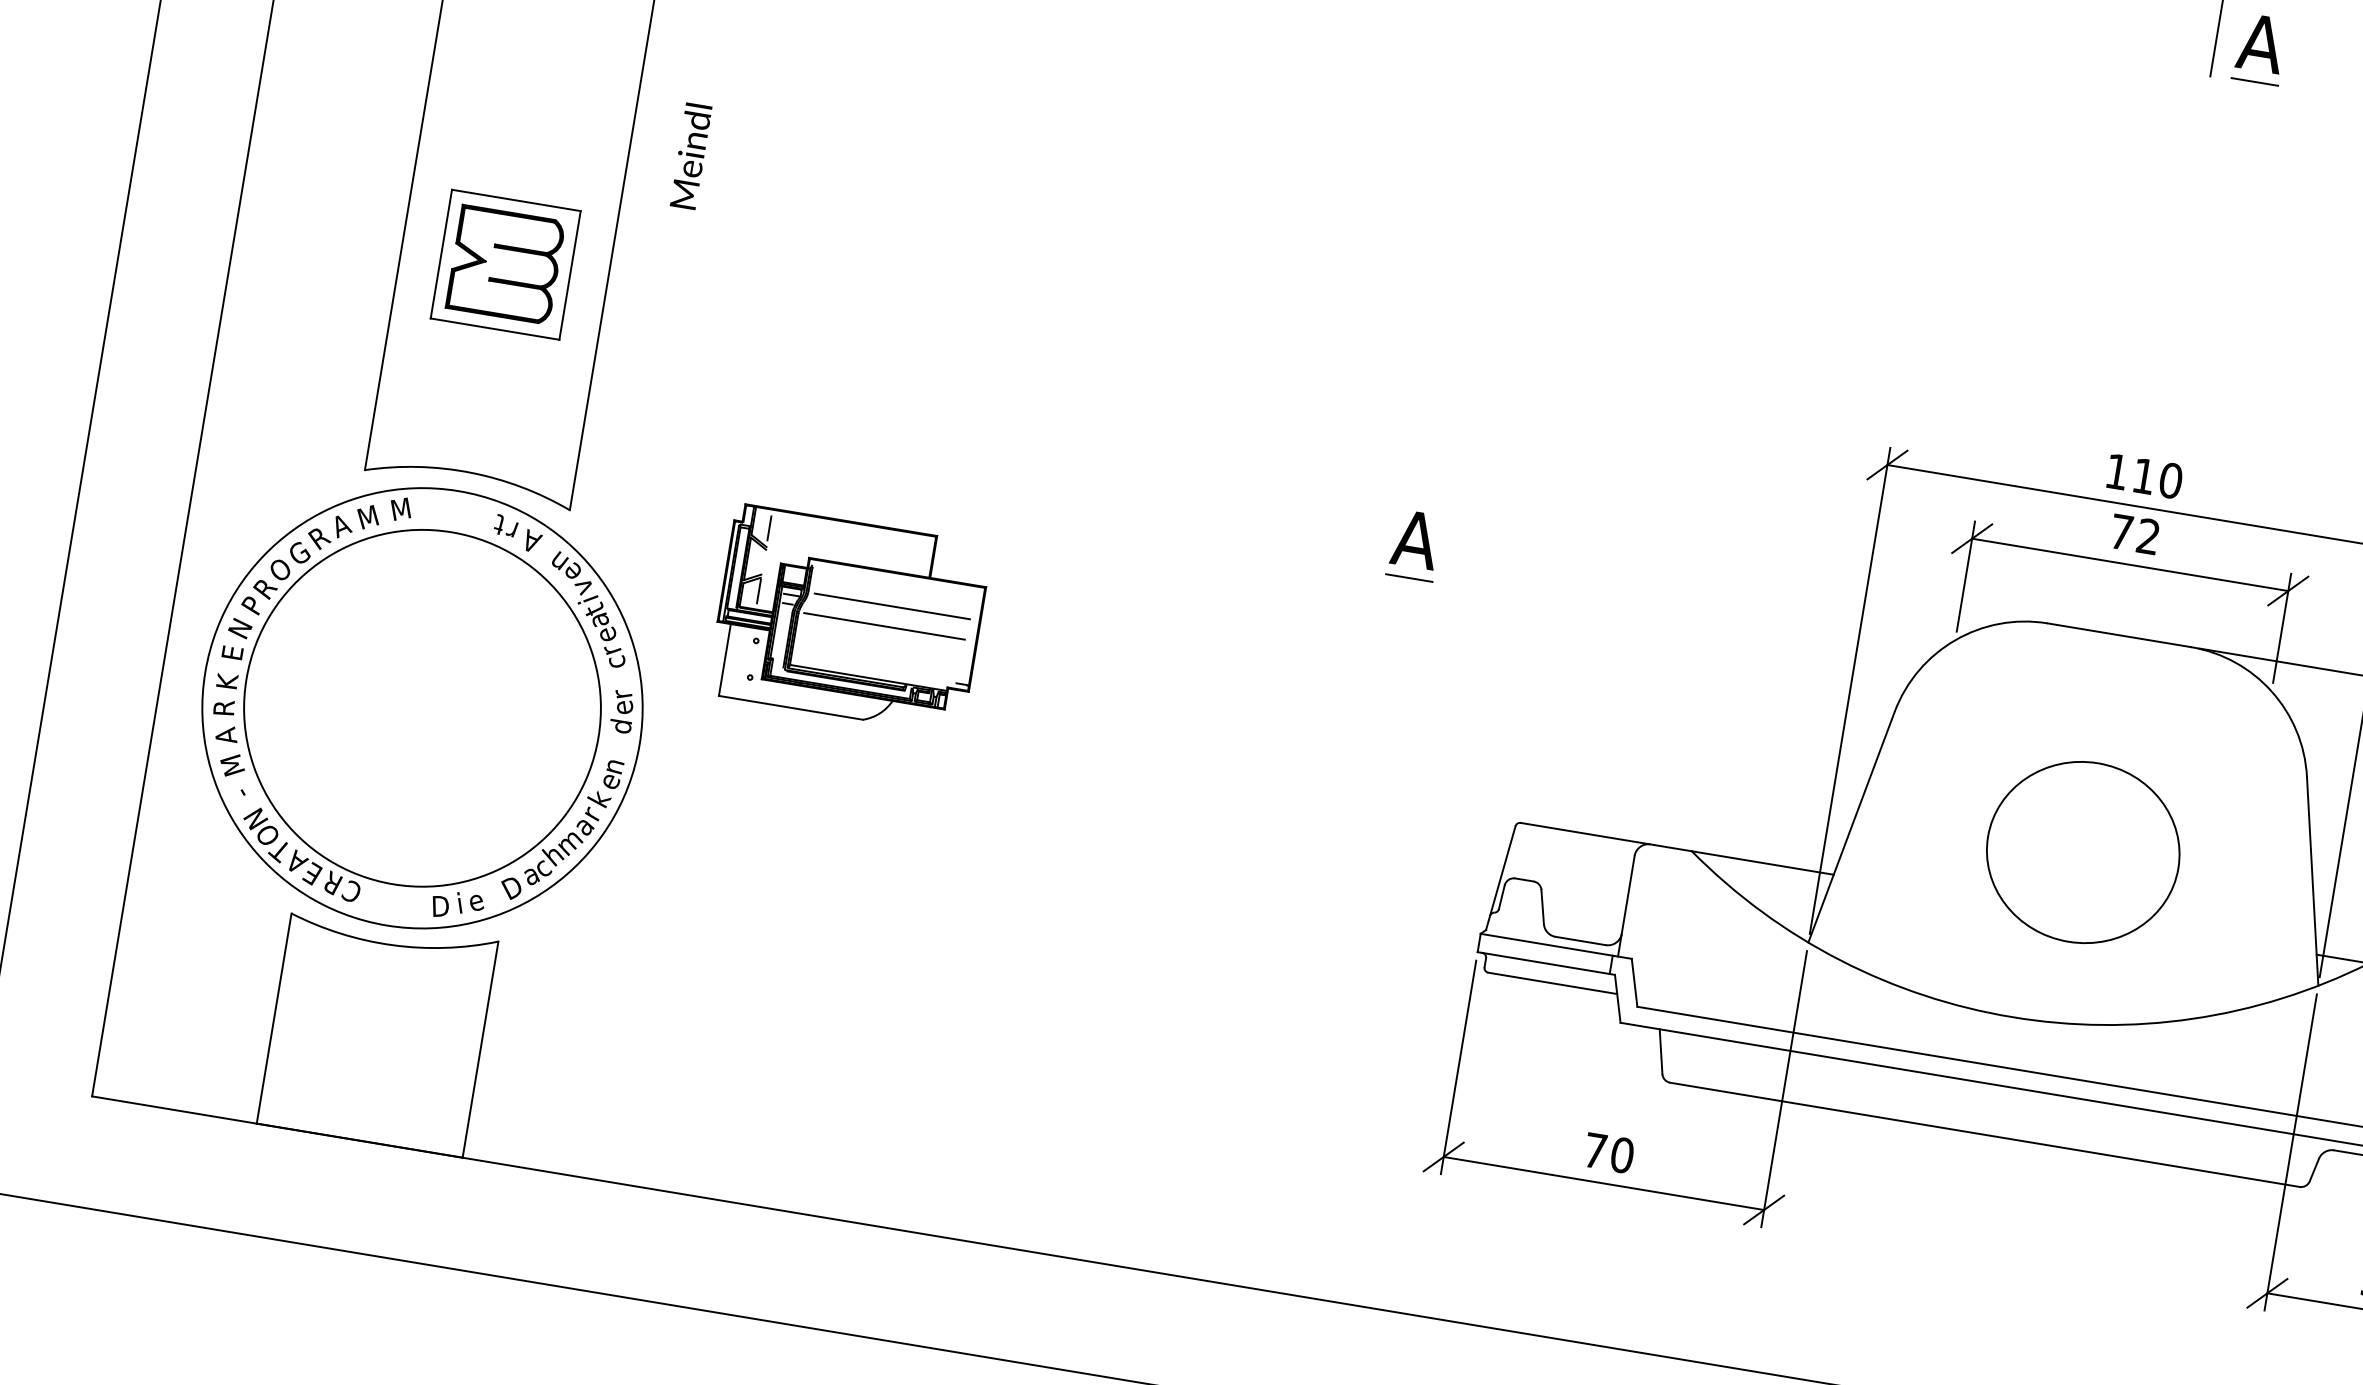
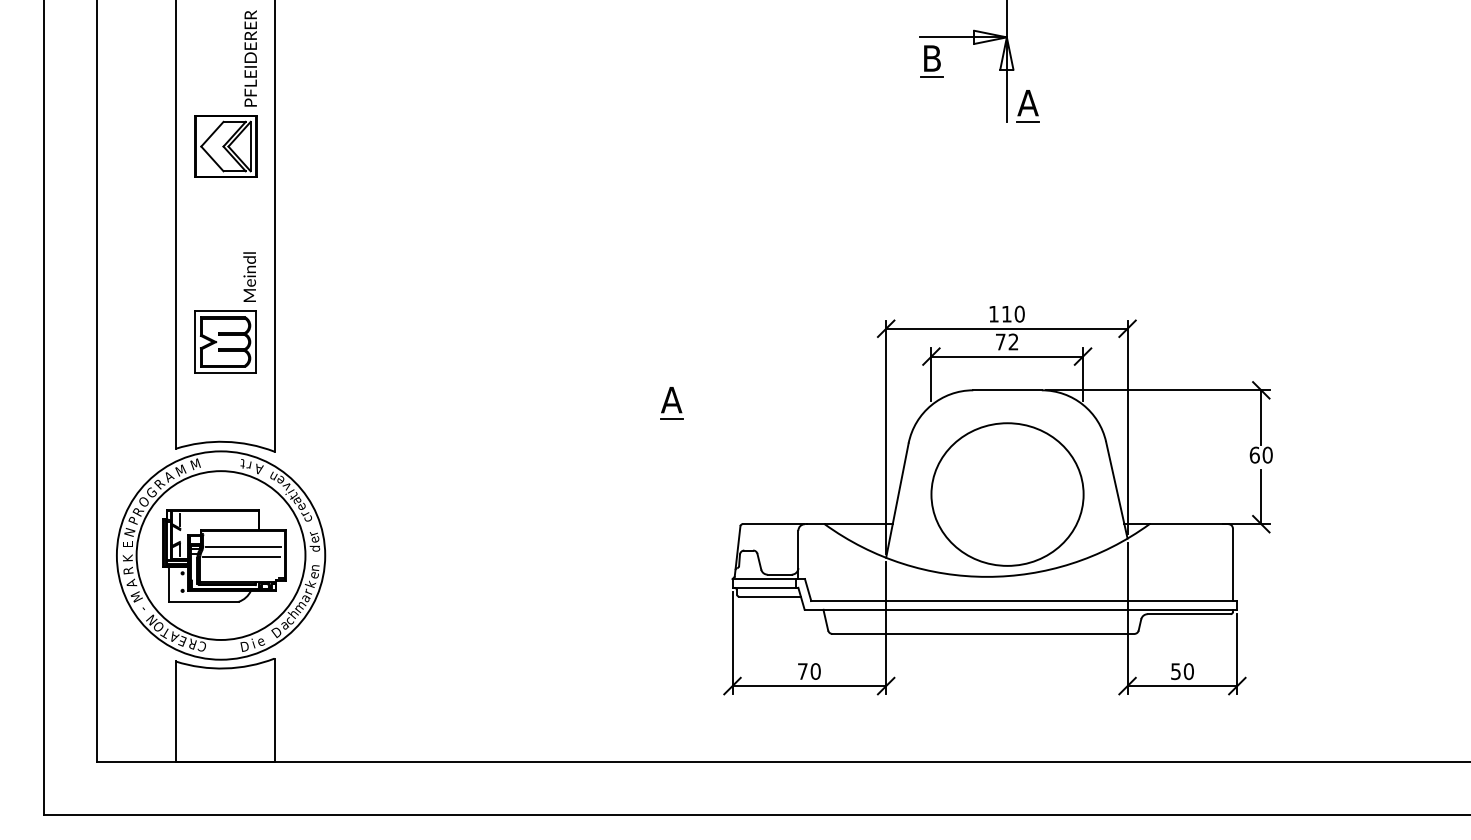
text: (690, 154) -> (249, 276), moved
part: (849, 618) -> (224, 555), moved
part: (2083, 852) -> (1007, 494), size x1.67

